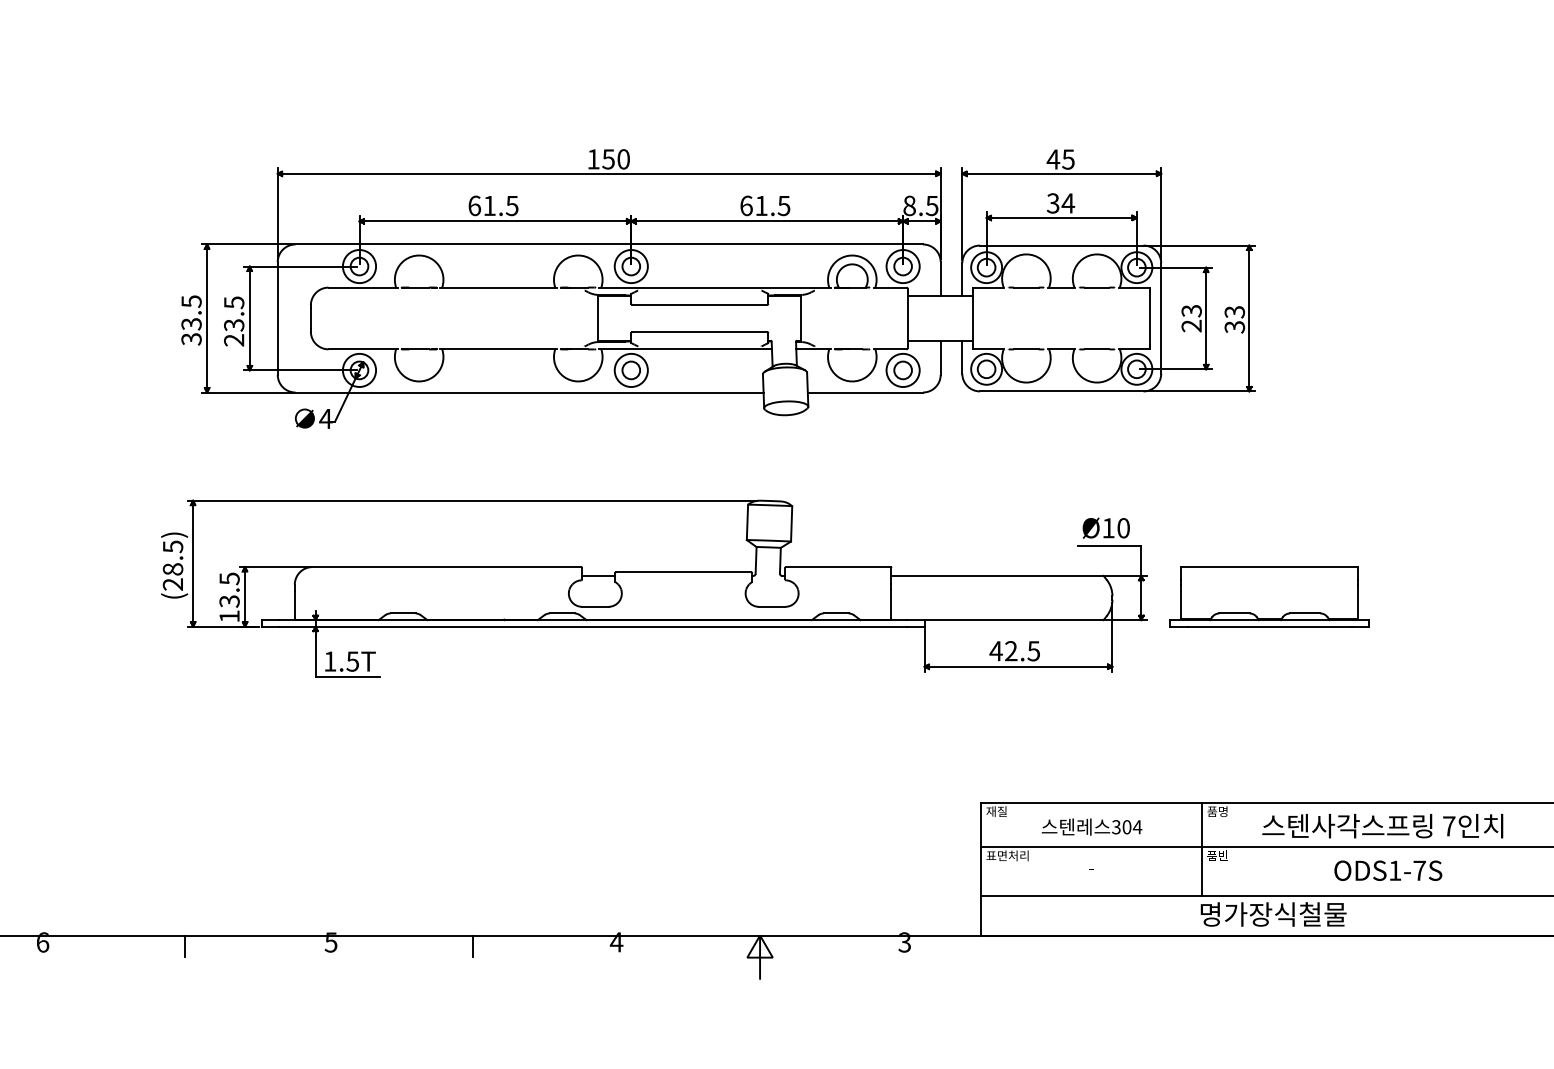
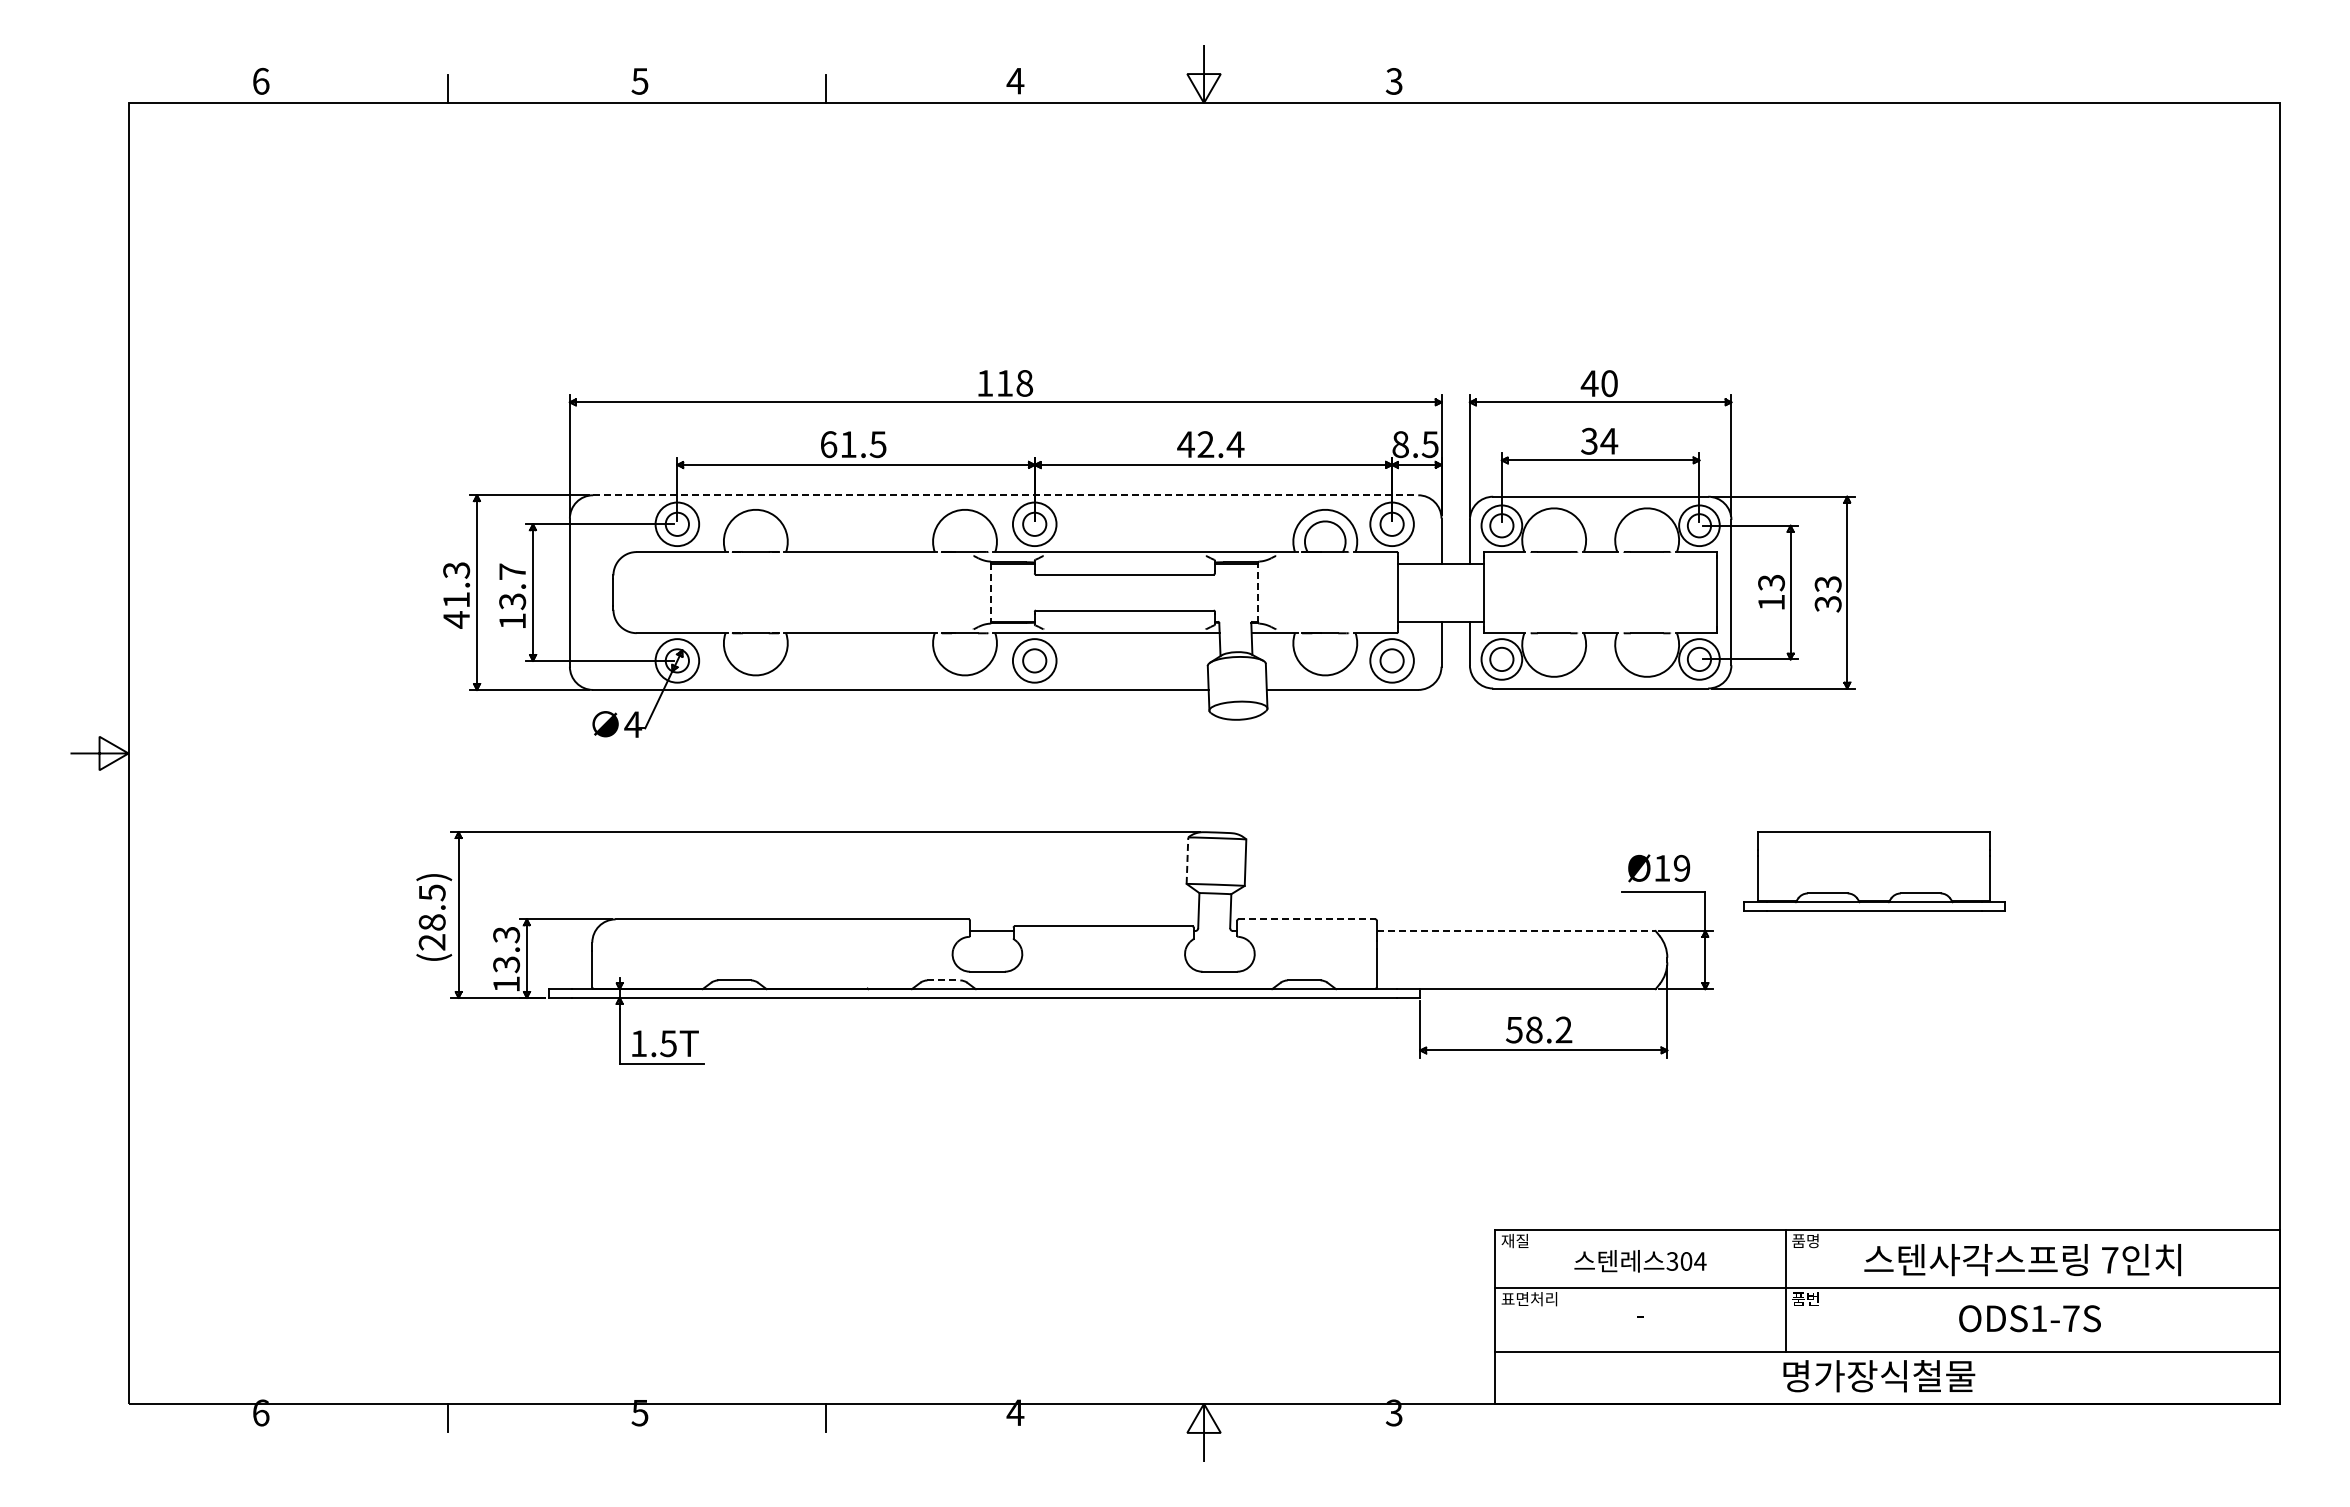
text: (615, 159) -> (1014, 383), 150 -> 118
text: (1068, 159) -> (1609, 383), 45 -> 40
text: (764, 205) -> (1210, 444), 61.5 -> 42.4
line: (609, 244) -> (1005, 495), solid -> dashed
line: (598, 318) -> (991, 592), solid -> dashed
line: (801, 318) -> (1258, 592), solid -> dashed
text: (191, 320) -> (456, 595), 33.5 -> 41.3
text: (234, 321) -> (512, 596), 23.5 -> 13.7
text: (1191, 326) -> (1771, 602), 23 -> 13
line: (747, 522) -> (1187, 860), solid -> dashed
text: (1123, 528) -> (1681, 868), Ø10 -> Ø19
line: (838, 567) -> (1307, 919), solid -> dashed
line: (997, 576) -> (1516, 931), solid -> dashed
text: (229, 578) -> (506, 934), 13.5 -> 13.3
part: (1270, 596) -> (1874, 871), moved
line: (562, 613) -> (944, 980), solid -> dashed
text: (1014, 650) -> (1538, 1029), 42.5 -> 58.2

